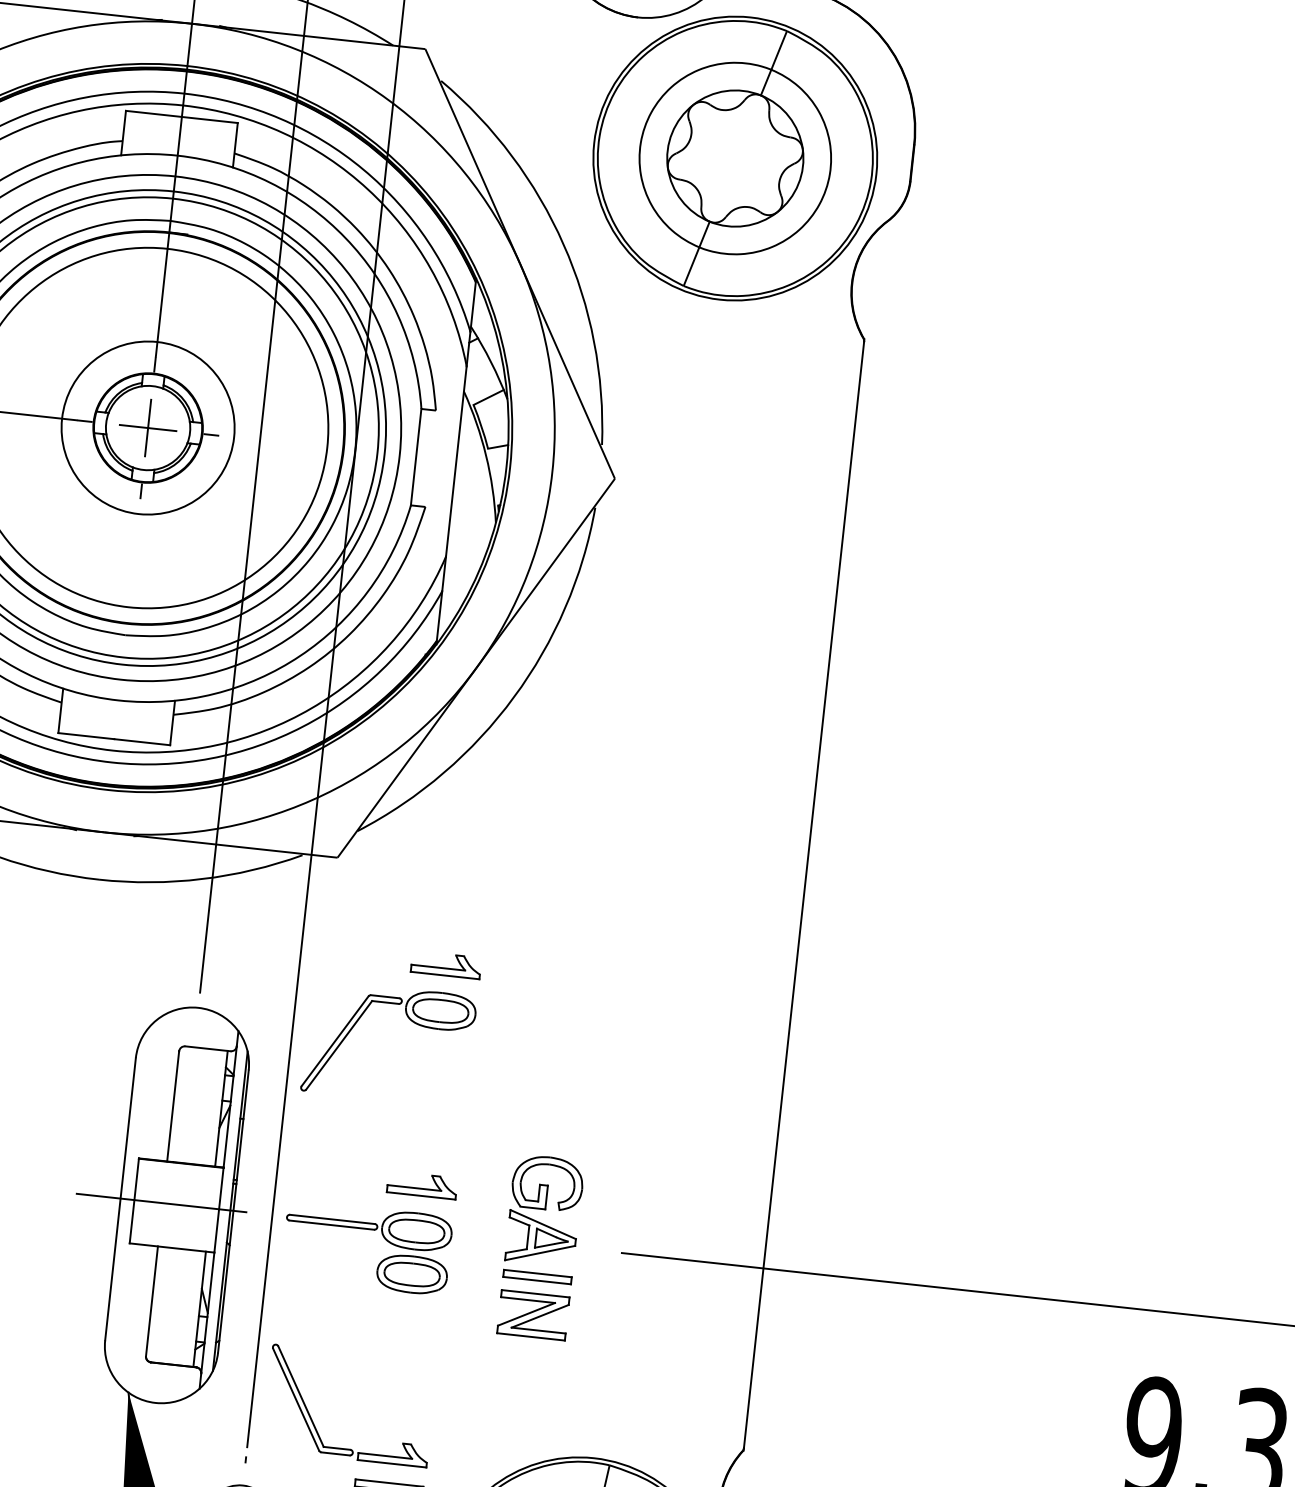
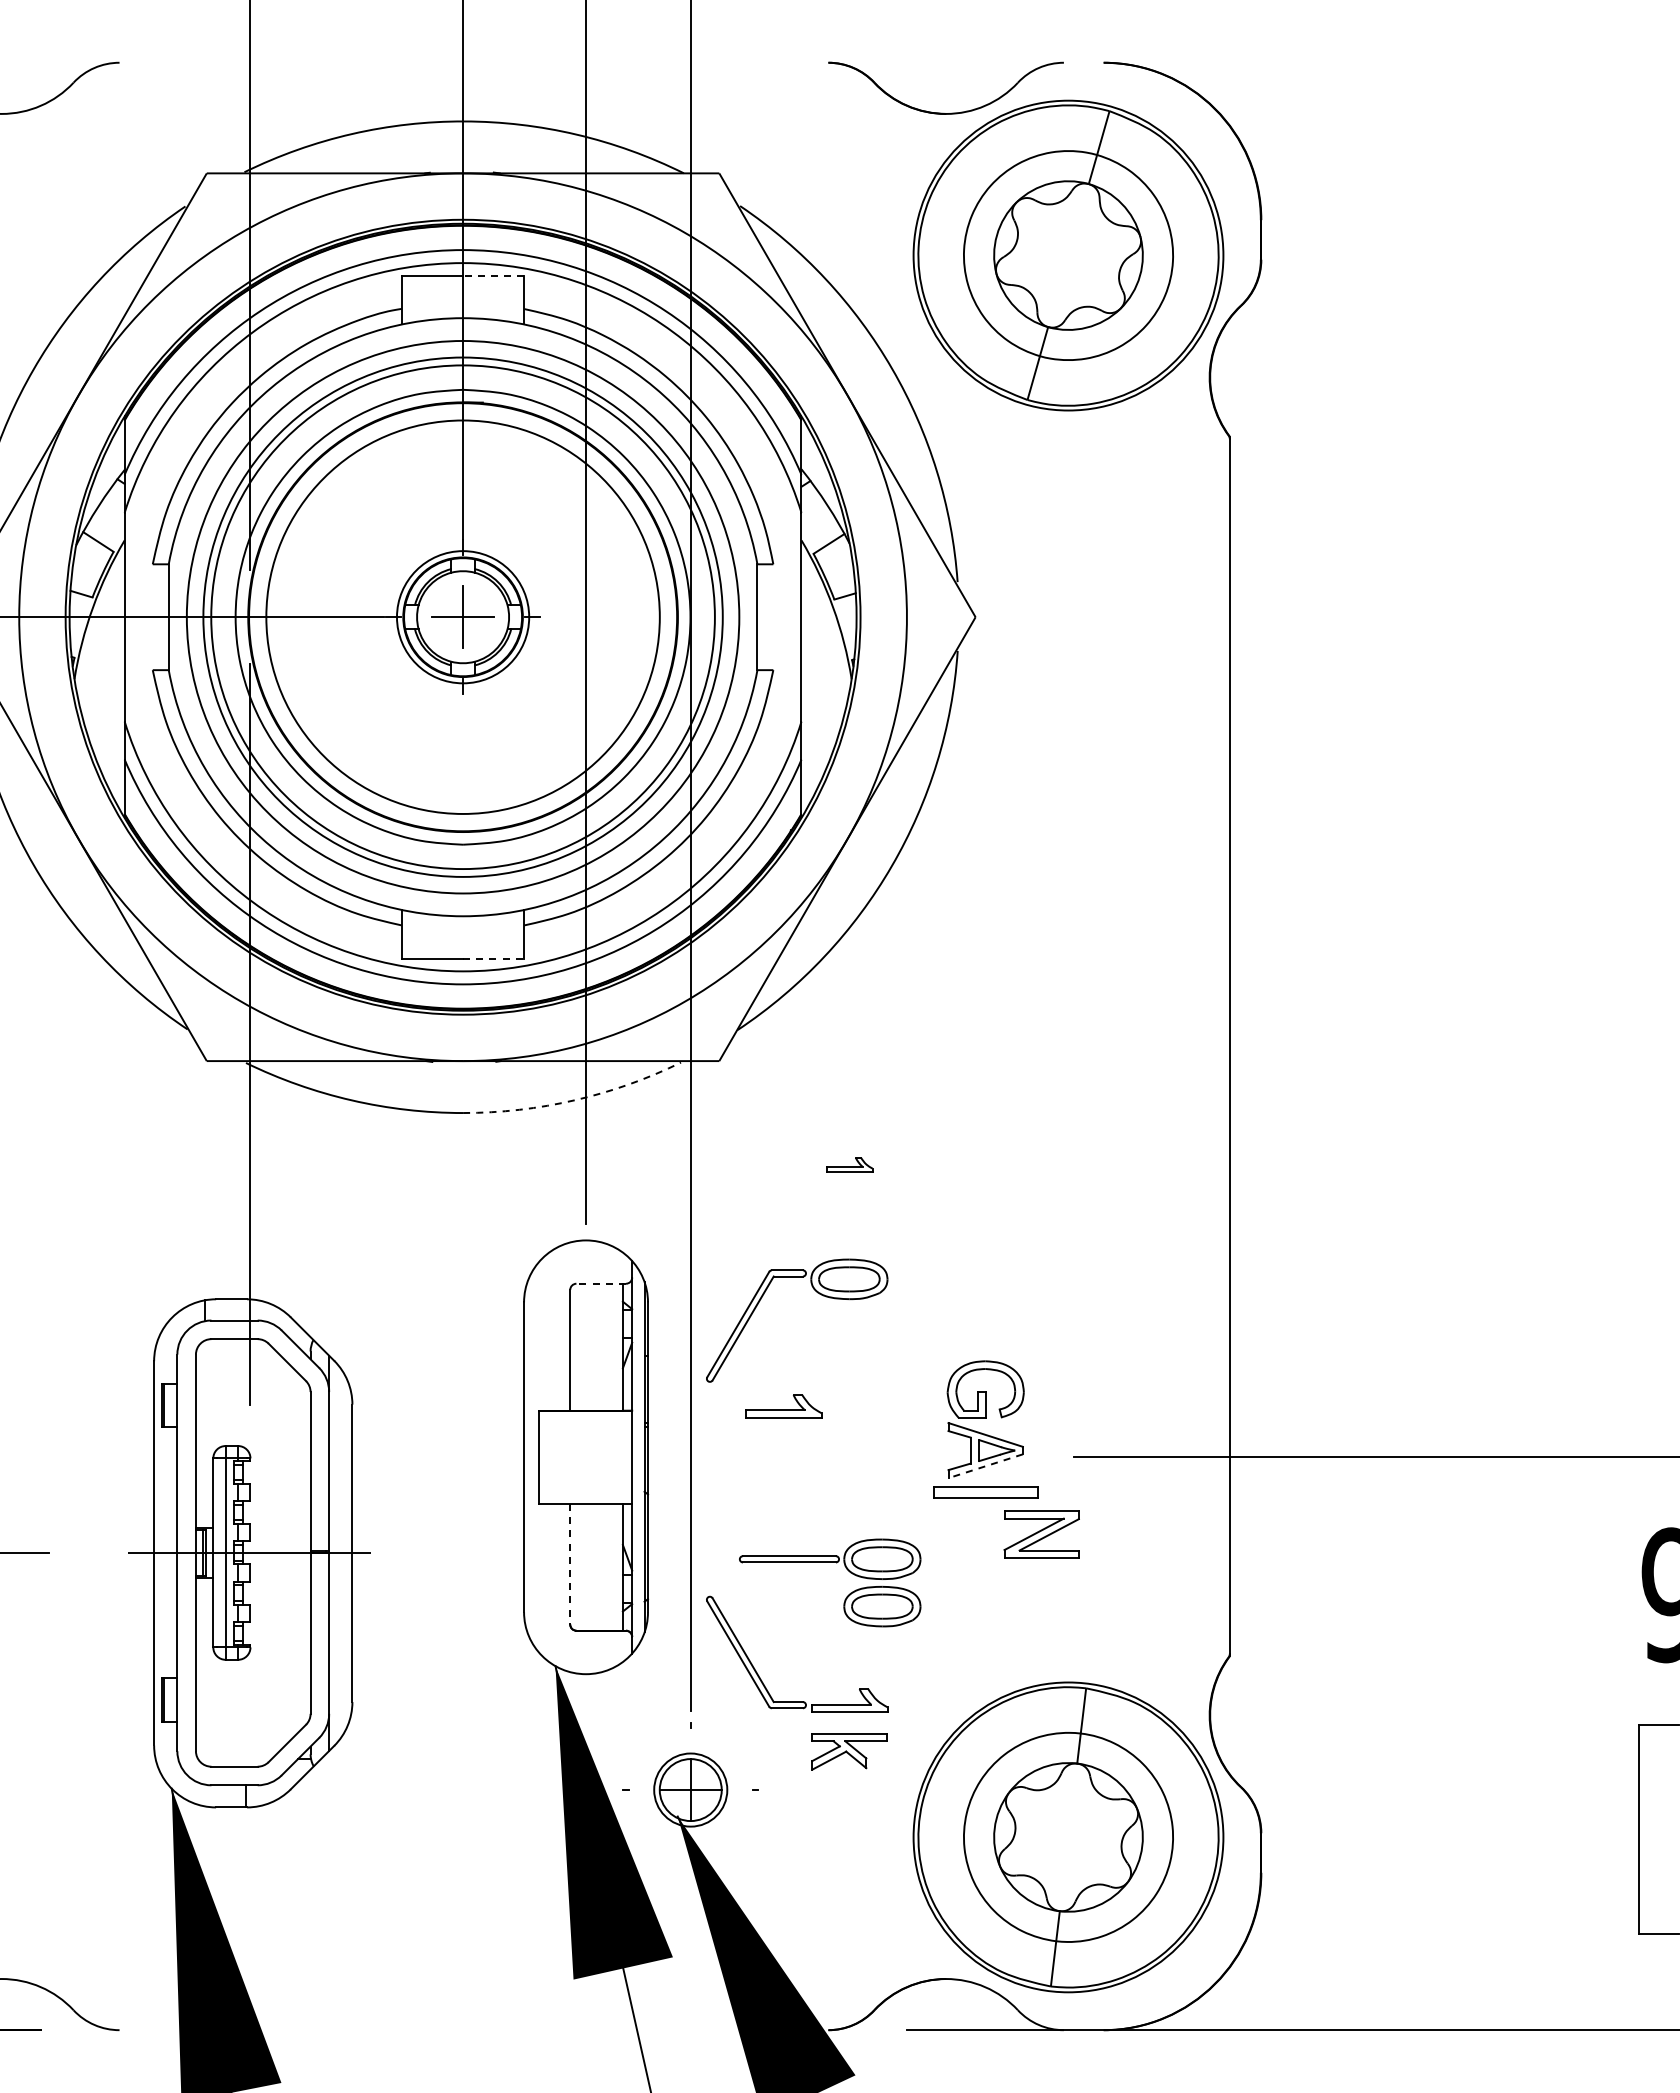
line: (209, 119) -> (493, 275), solid -> dashed
circle: (147, 427) -> (462, 616), size x0.7
line: (142, 741) -> (493, 958), solid -> dashed
arc: (201, 879) -> (574, 1100), solid -> dashed
part: (445, 964) -> (849, 1164), size x0.6
part: (410, 1020) -> (817, 1293), moved
line: (208, 1048) -> (601, 1283), solid -> dashed
part: (421, 1185) -> (783, 1406), moved
line: (161, 1202) -> (568, 1456), removed
part: (374, 1230) -> (836, 1563), moved
line: (539, 1253) -> (985, 1466), solid -> dashed
part: (537, 1276) -> (985, 1492), size x1.4
line: (152, 1301) -> (570, 1564), solid -> dashed
part: (533, 1315) -> (1041, 1534), moved

